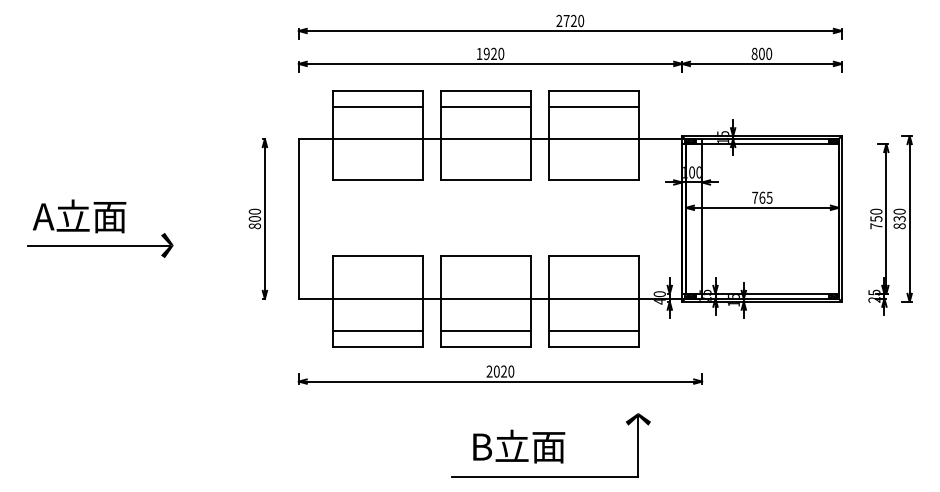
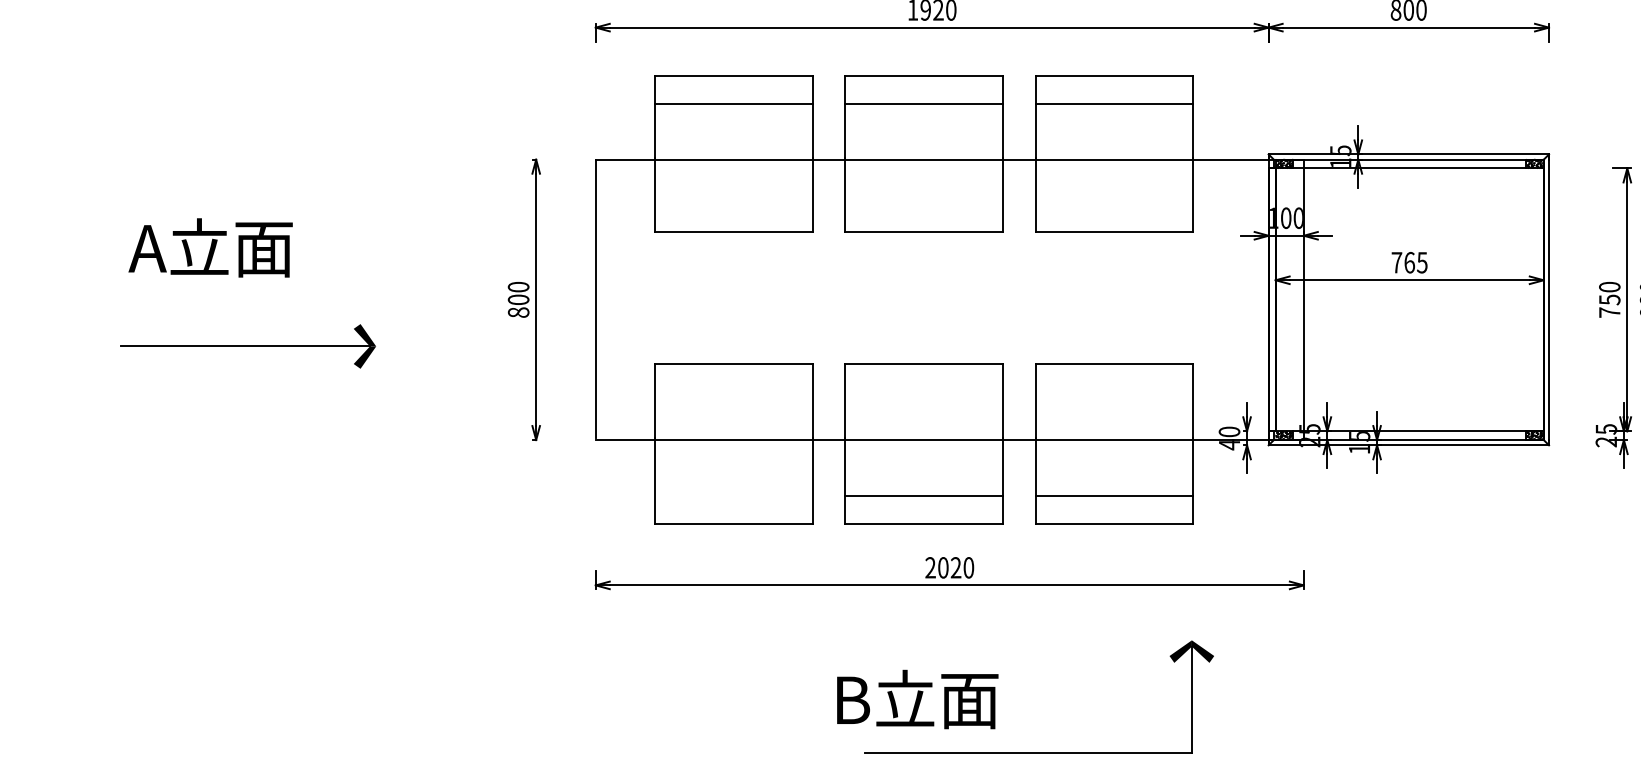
text: (79, 216) -> (210, 248), moved
line: (377, 330) -> (733, 495), removed
text: (519, 446) -> (918, 699), moved

